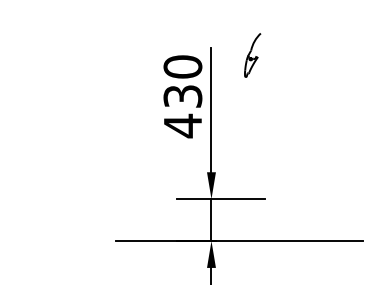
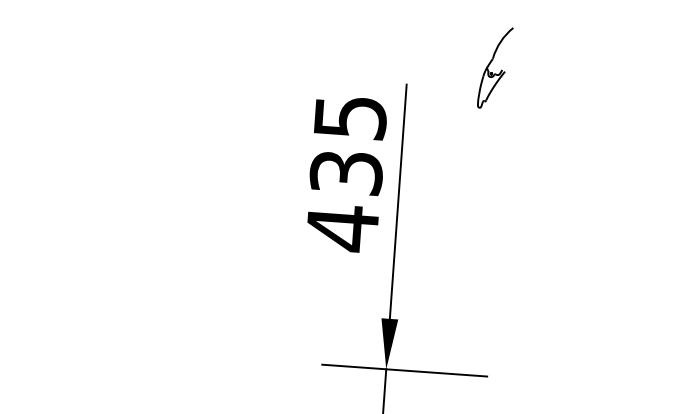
part: (252, 55) -> (494, 68), moved
text: (182, 66) -> (349, 116), 430 -> 435

